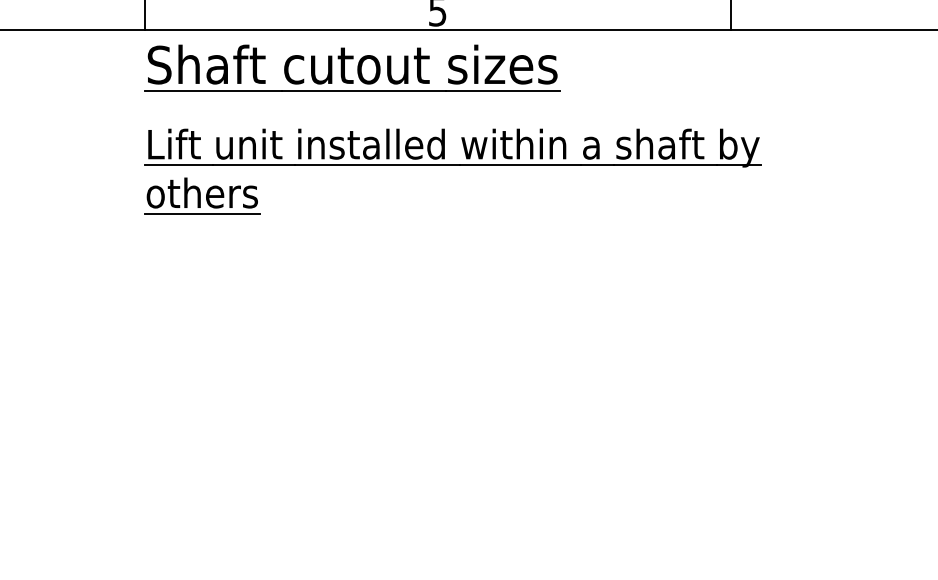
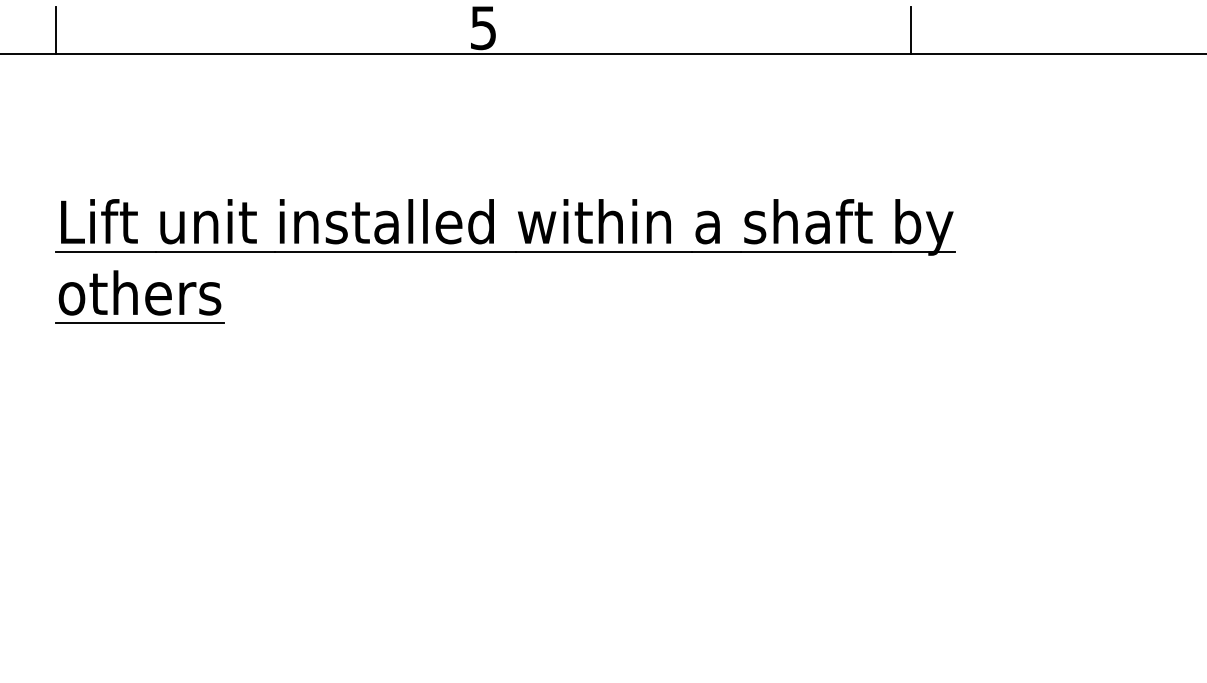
part: (352, 67) -> (359, 109), removed

